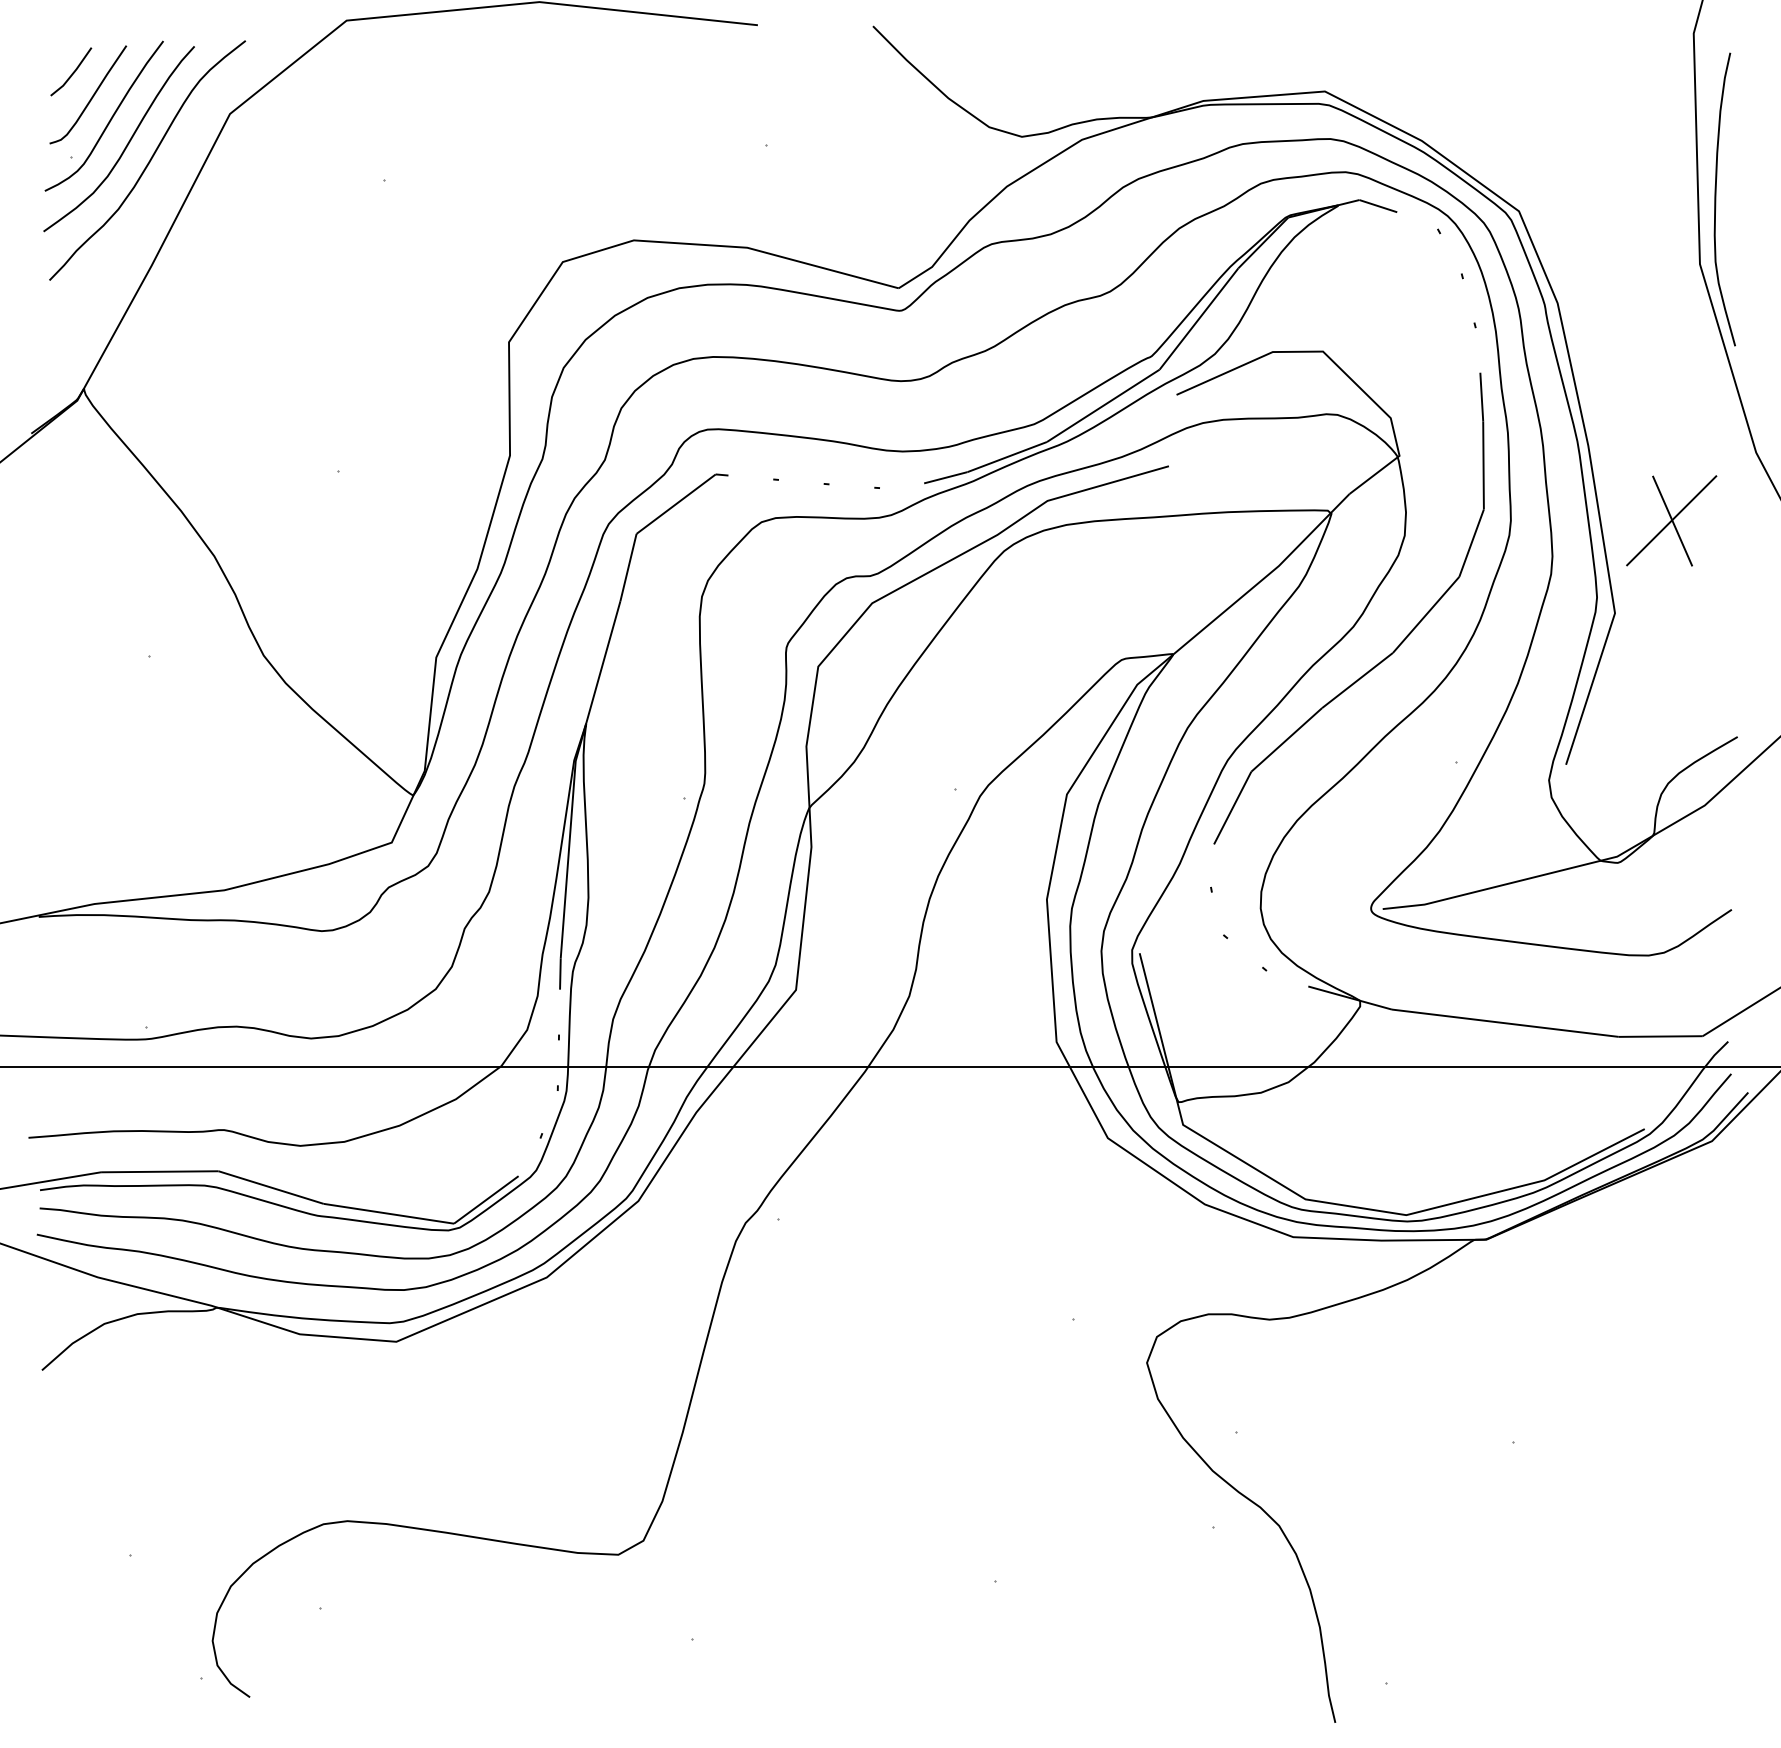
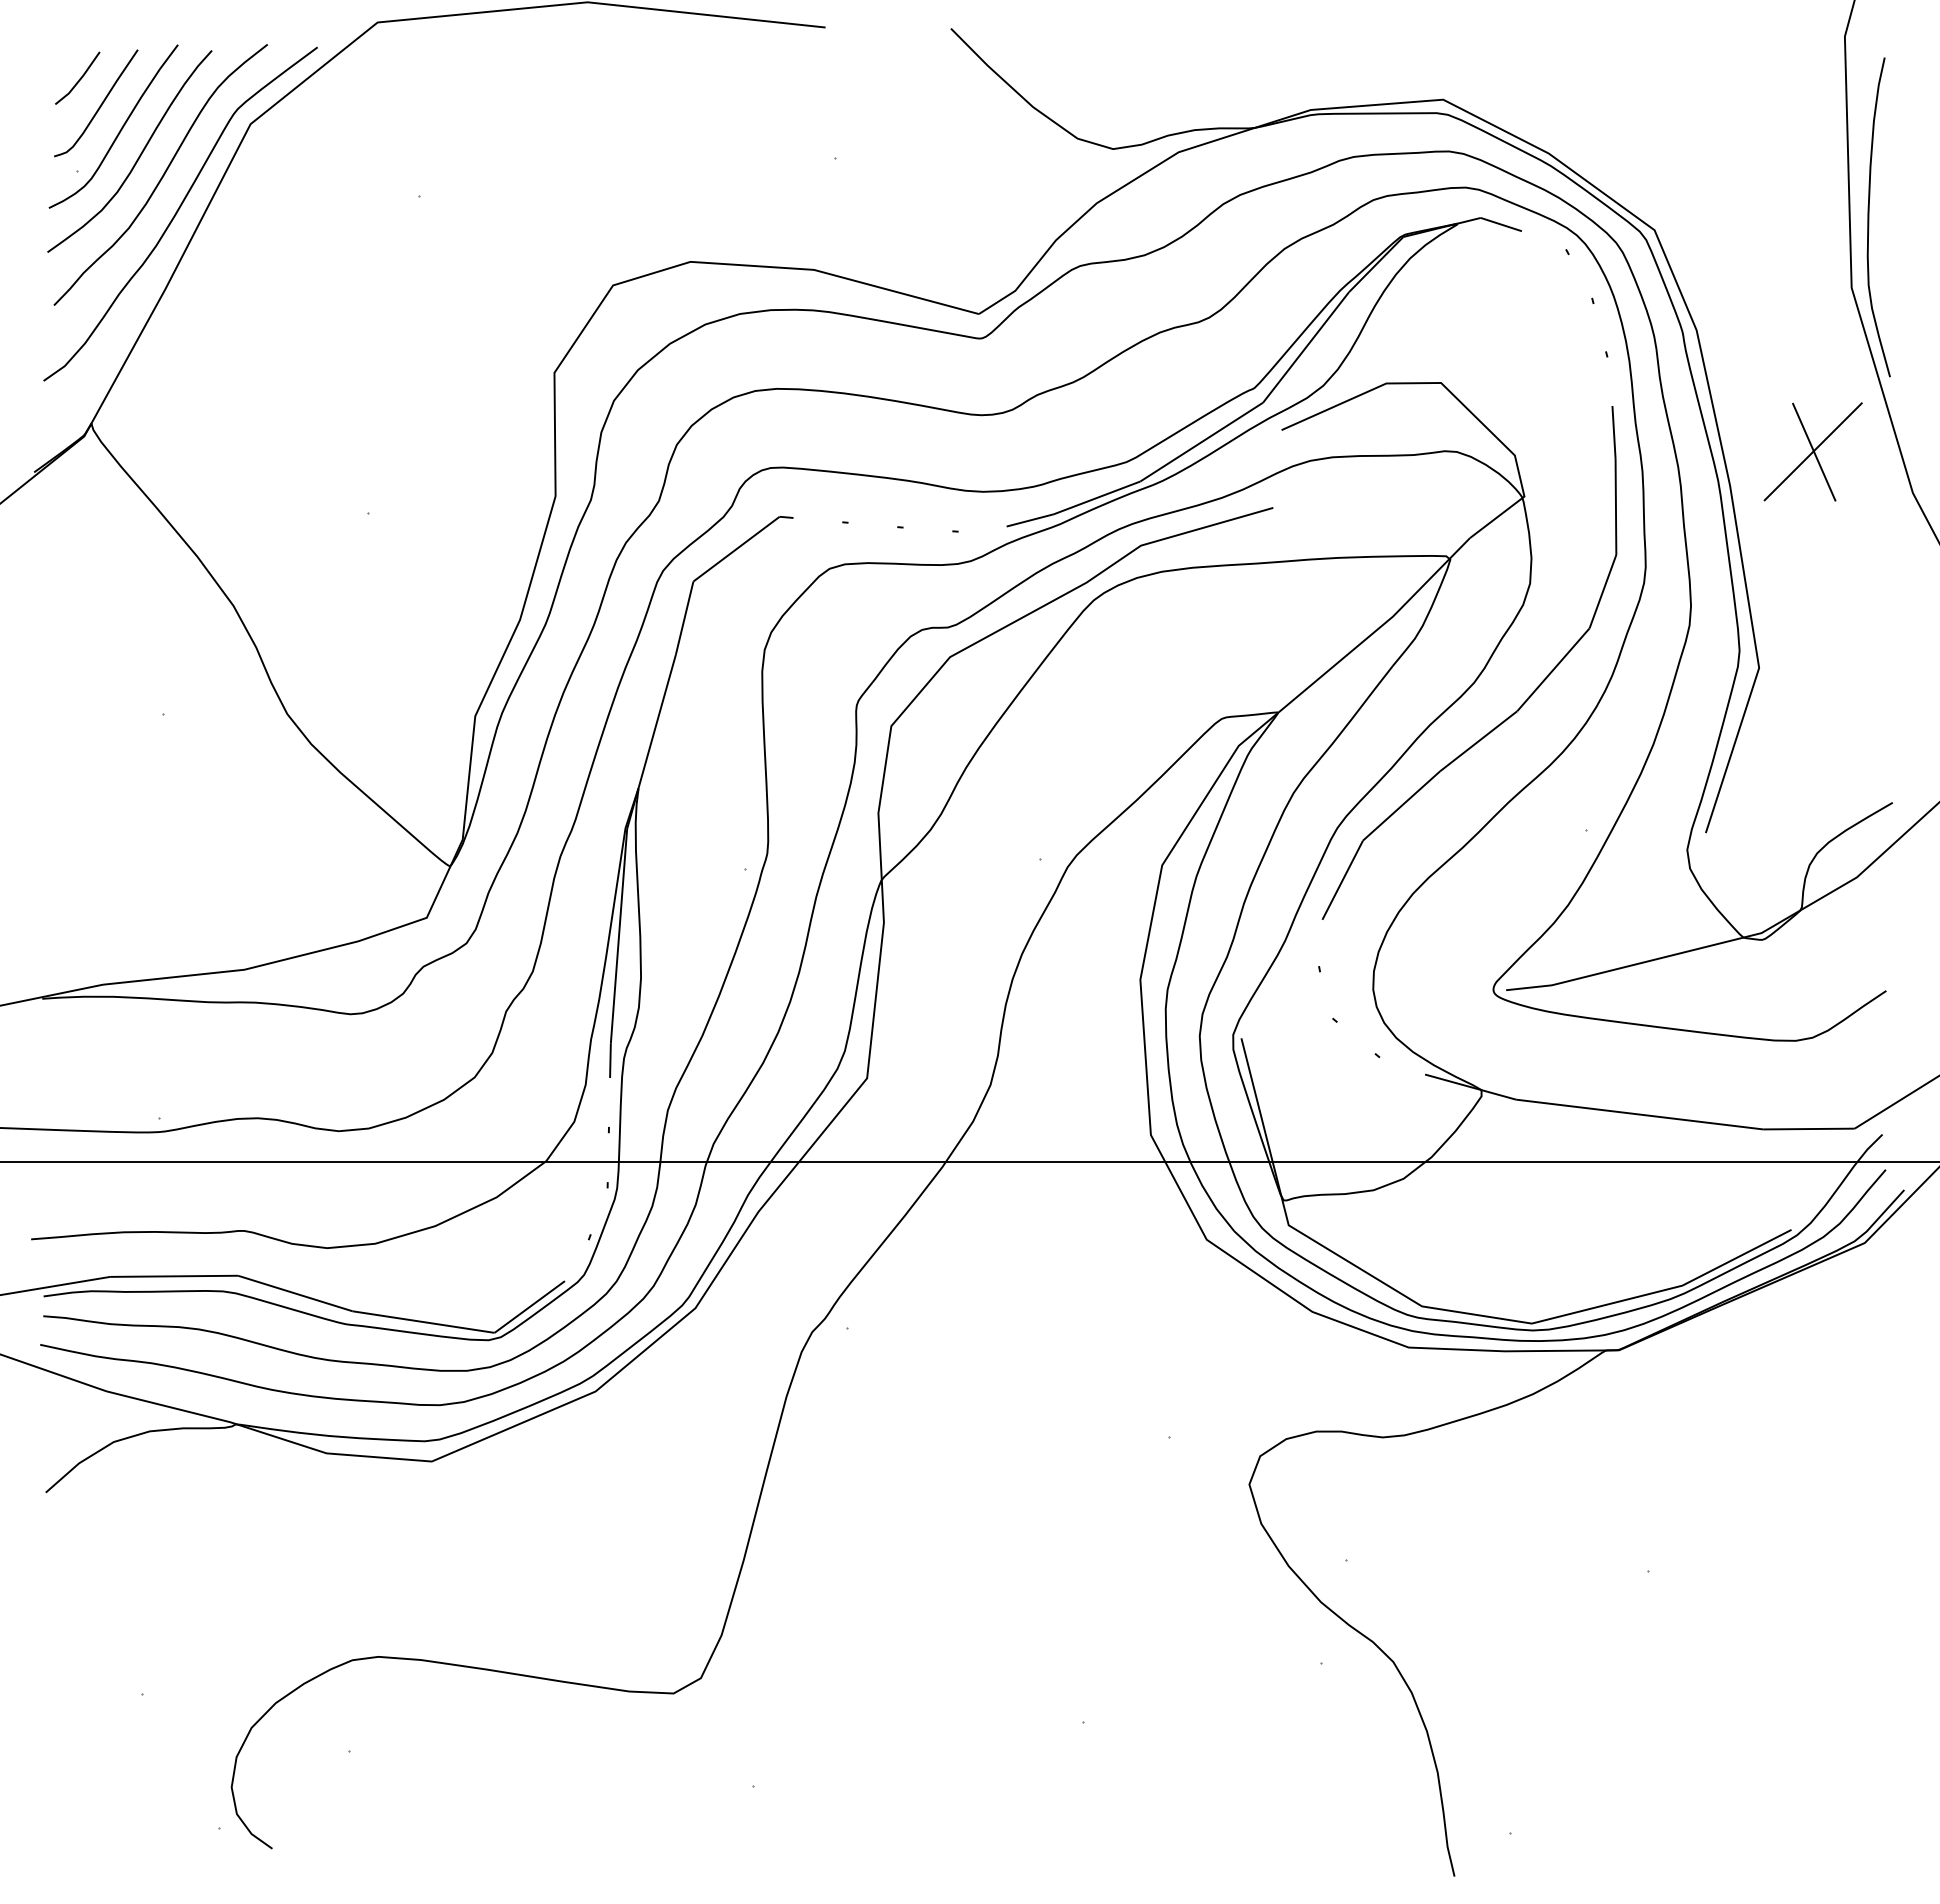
curve: (163, 194) -> (178, 211), added
part: (1671, 520) -> (1813, 451), moved

